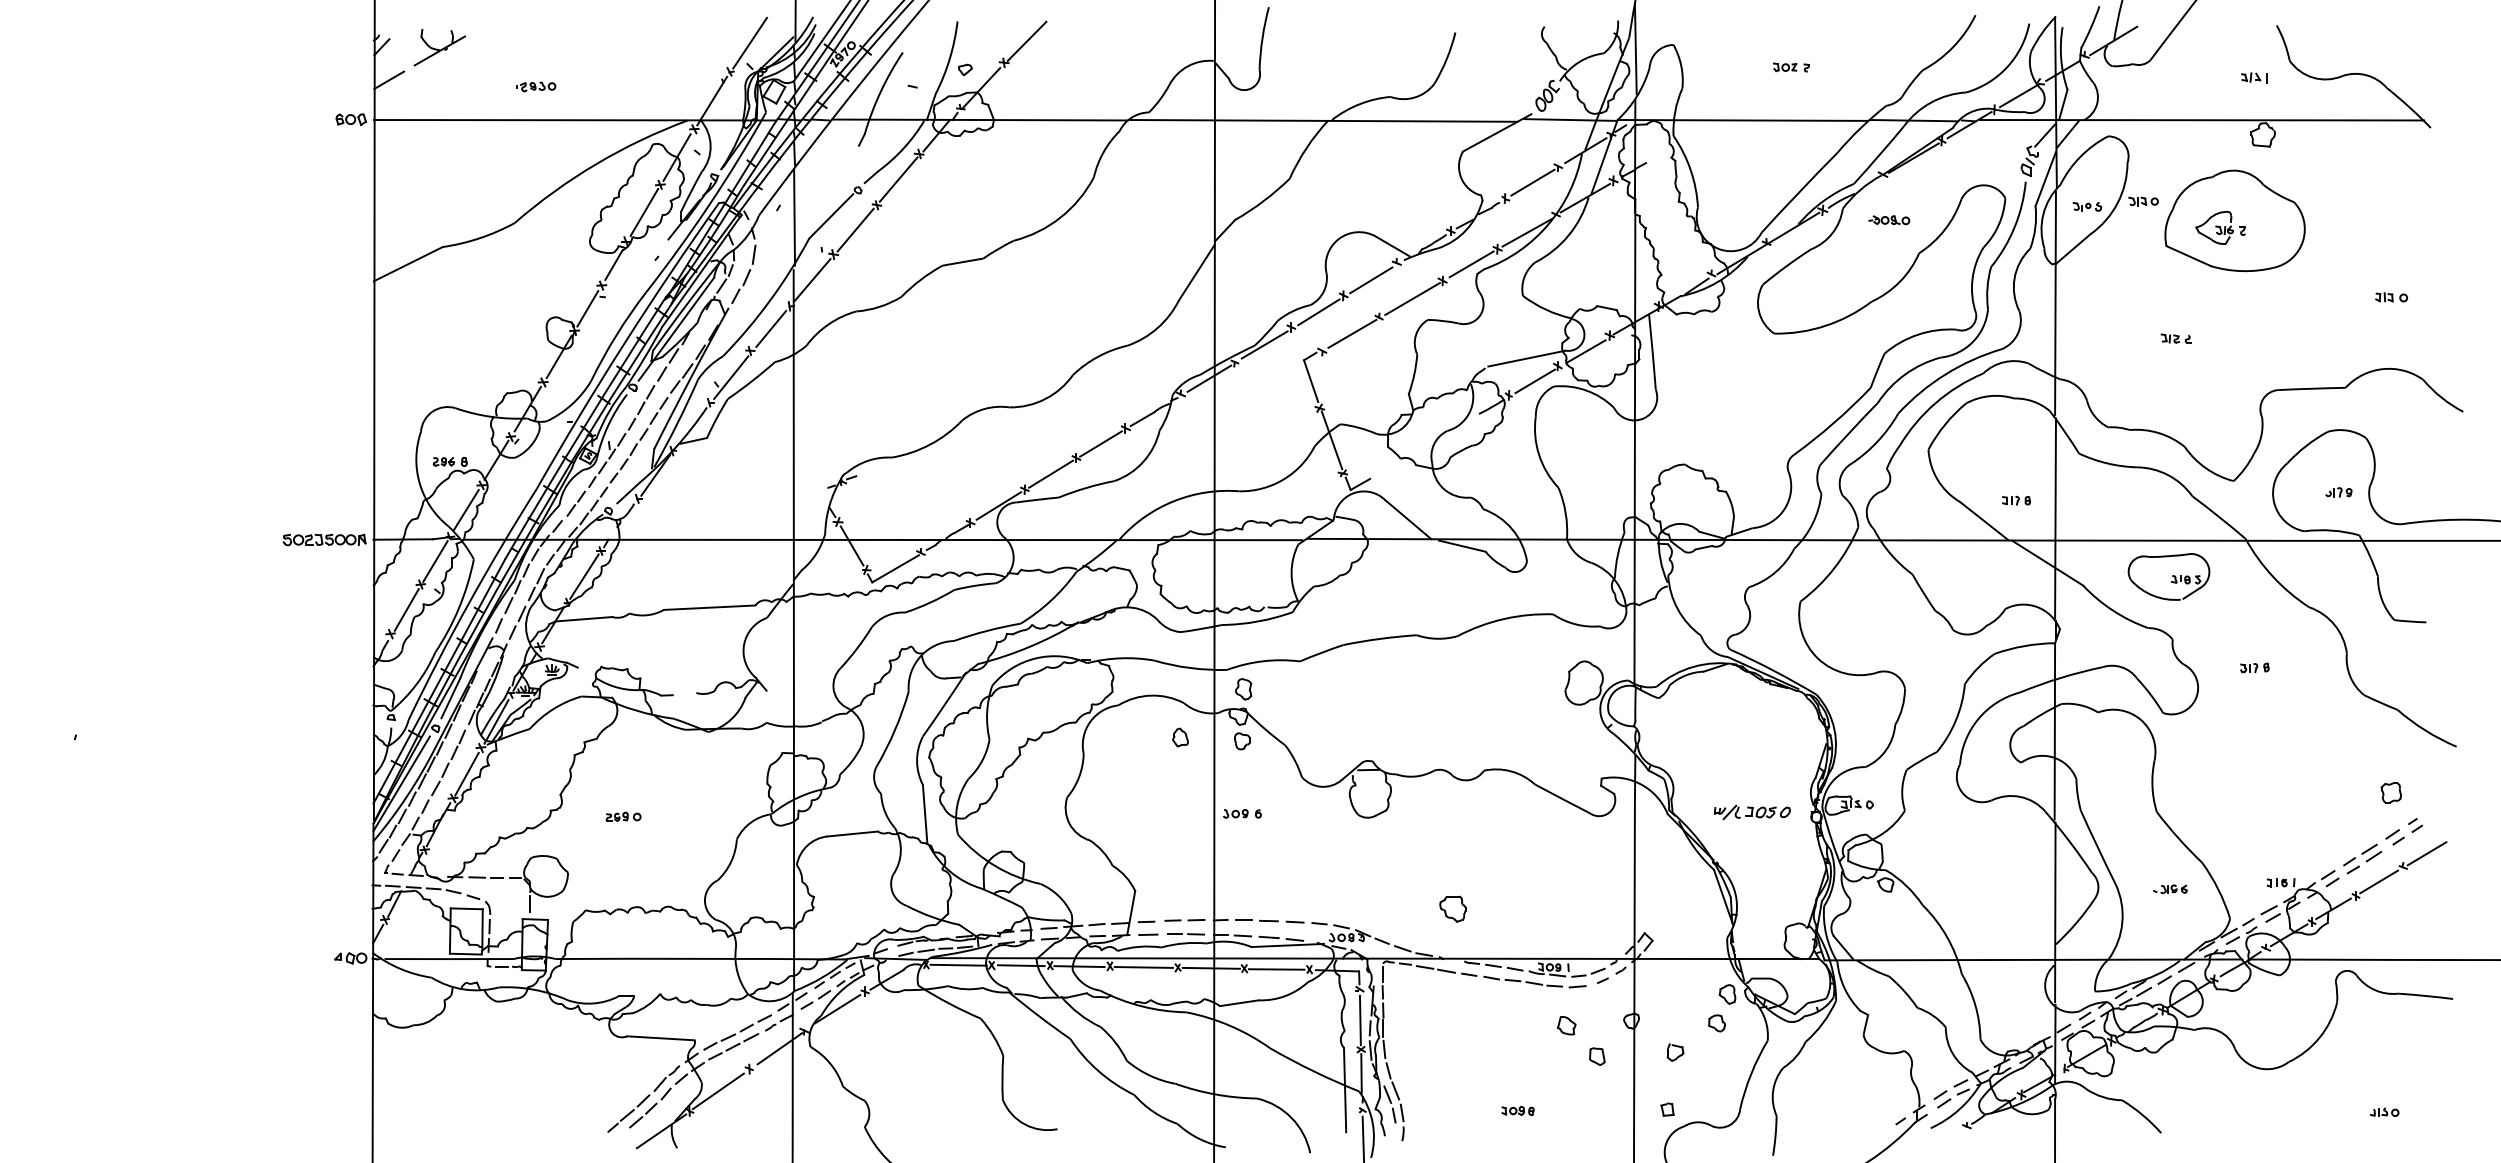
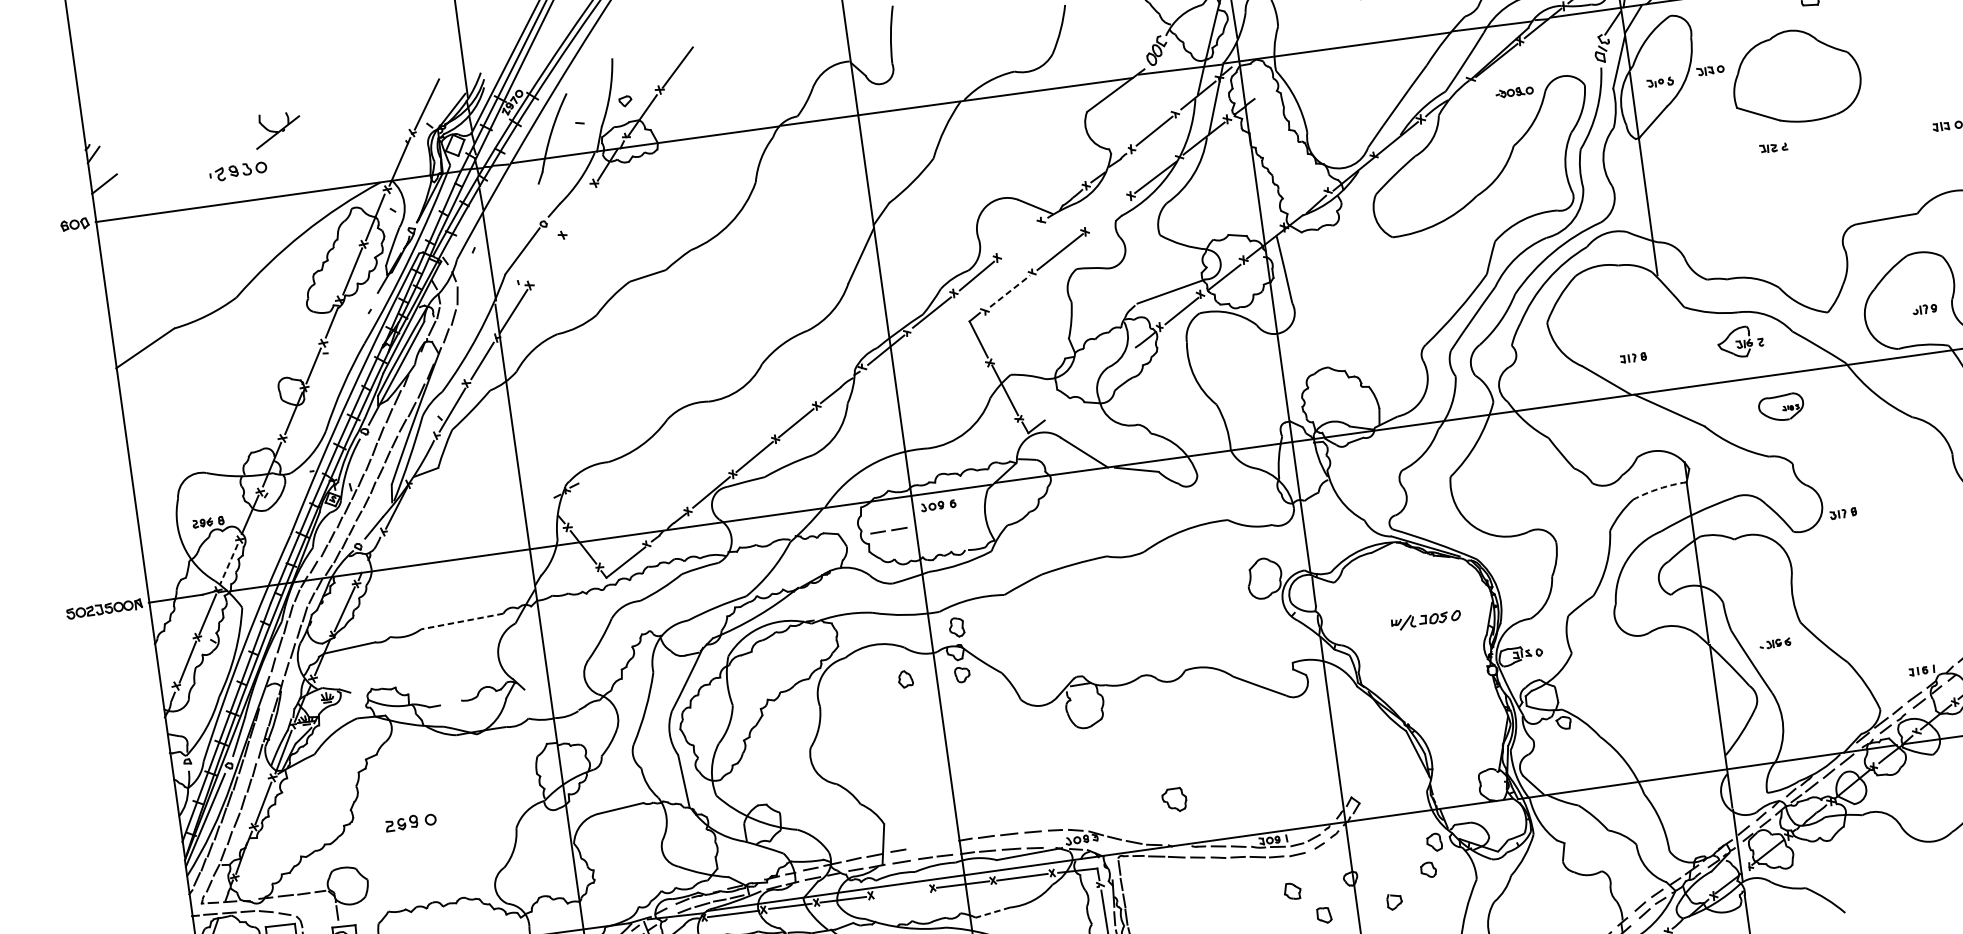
part: (439, 47) -> (277, 129), moved
part: (536, 86) -> (238, 170), size x1.6
line: (898, 179) -> (578, 209), removed
part: (1889, 220) -> (1514, 92), moved
part: (2220, 227) -> (1740, 341), moved
line: (855, 229) -> (546, 260), removed
line: (1471, 264) -> (1109, 213), removed
line: (1371, 280) -> (1020, 240), removed
line: (1352, 333) -> (1010, 290), solid -> dashed
part: (2175, 338) -> (1773, 147), moved
line: (465, 510) -> (228, 564), solid -> dashed
line: (2055, 518) -> (1671, 369), removed
part: (2168, 576) -> (1780, 407), size x0.6
line: (709, 607) -> (462, 621), solid -> dashed
arc: (2024, 646) -> (1659, 489), solid -> dashed
part: (2254, 667) -> (1843, 513), moved
part: (1752, 812) -> (1426, 619), moved
part: (1242, 813) -> (938, 505), moved
part: (623, 816) -> (410, 821), size x1.6
part: (2170, 889) -> (1775, 643), moved
line: (1181, 920) -> (885, 531), moved
line: (1143, 967) -> (901, 892), removed
line: (1239, 1003) -> (993, 912), solid -> dashed

